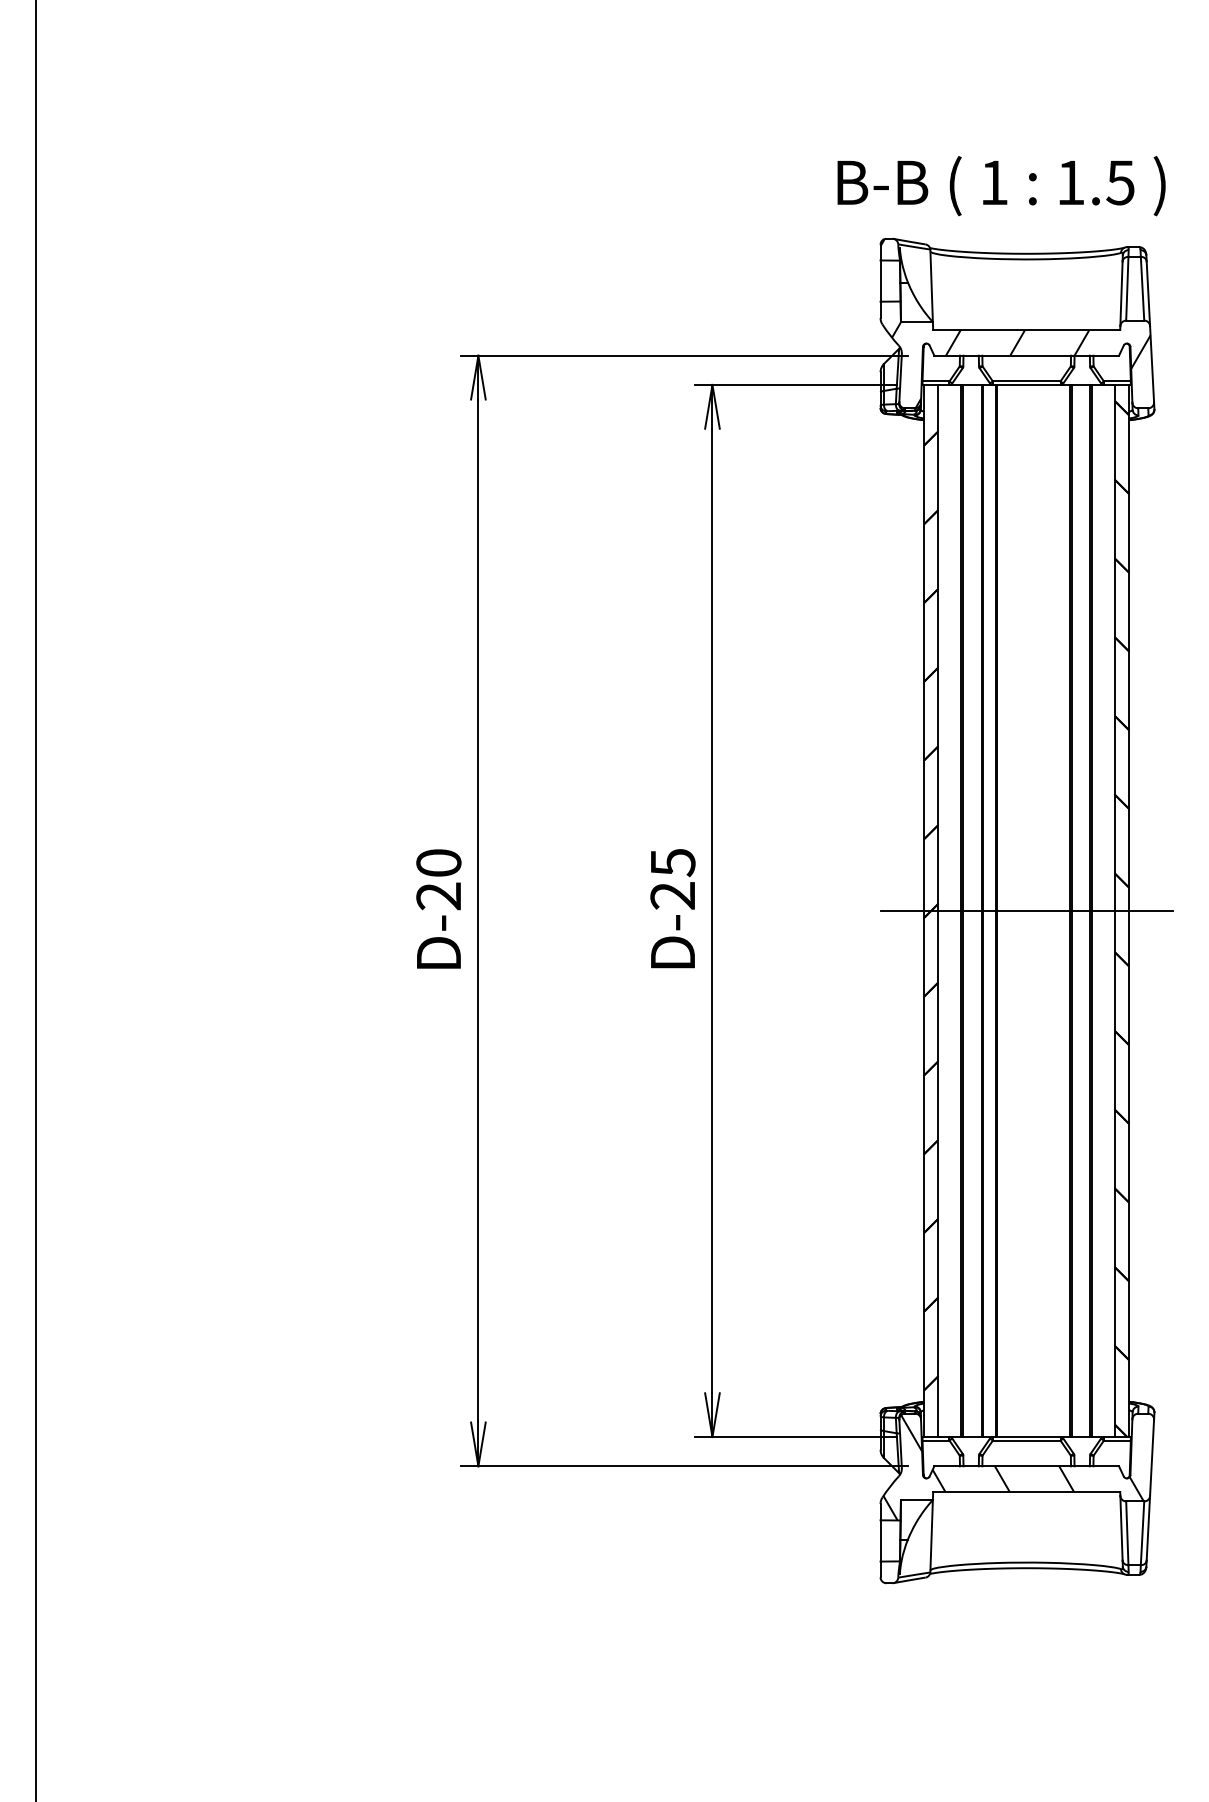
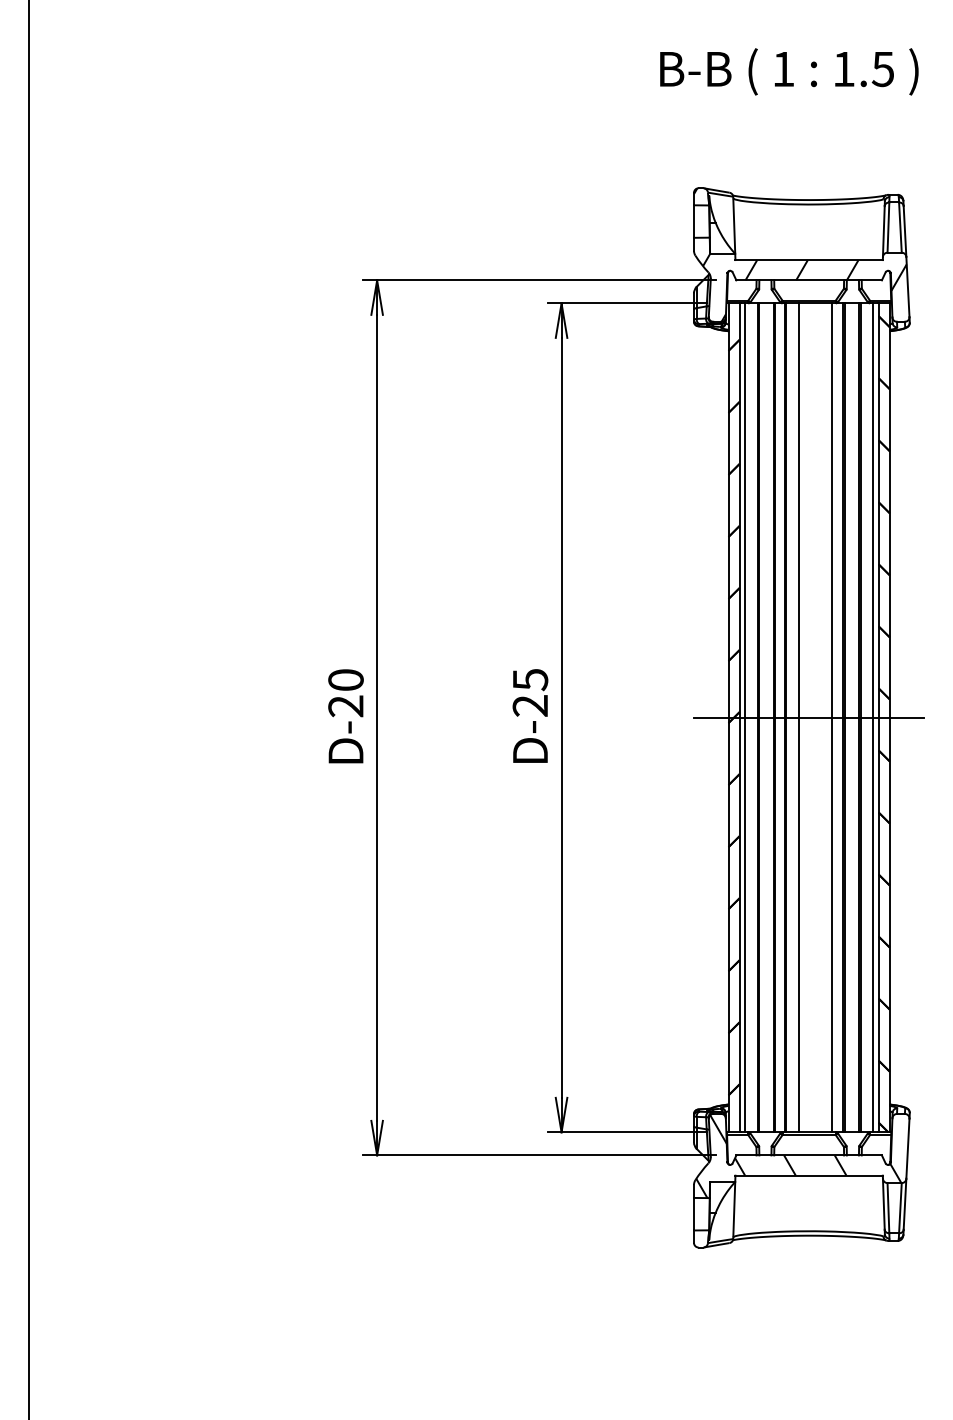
text: (1001, 186) -> (789, 72), moved
line: (945, 910) -> (745, 717), added
line: (1014, 910) -> (799, 717), added
line: (1055, 910) -> (831, 717), added
line: (1107, 910) -> (872, 717), added

